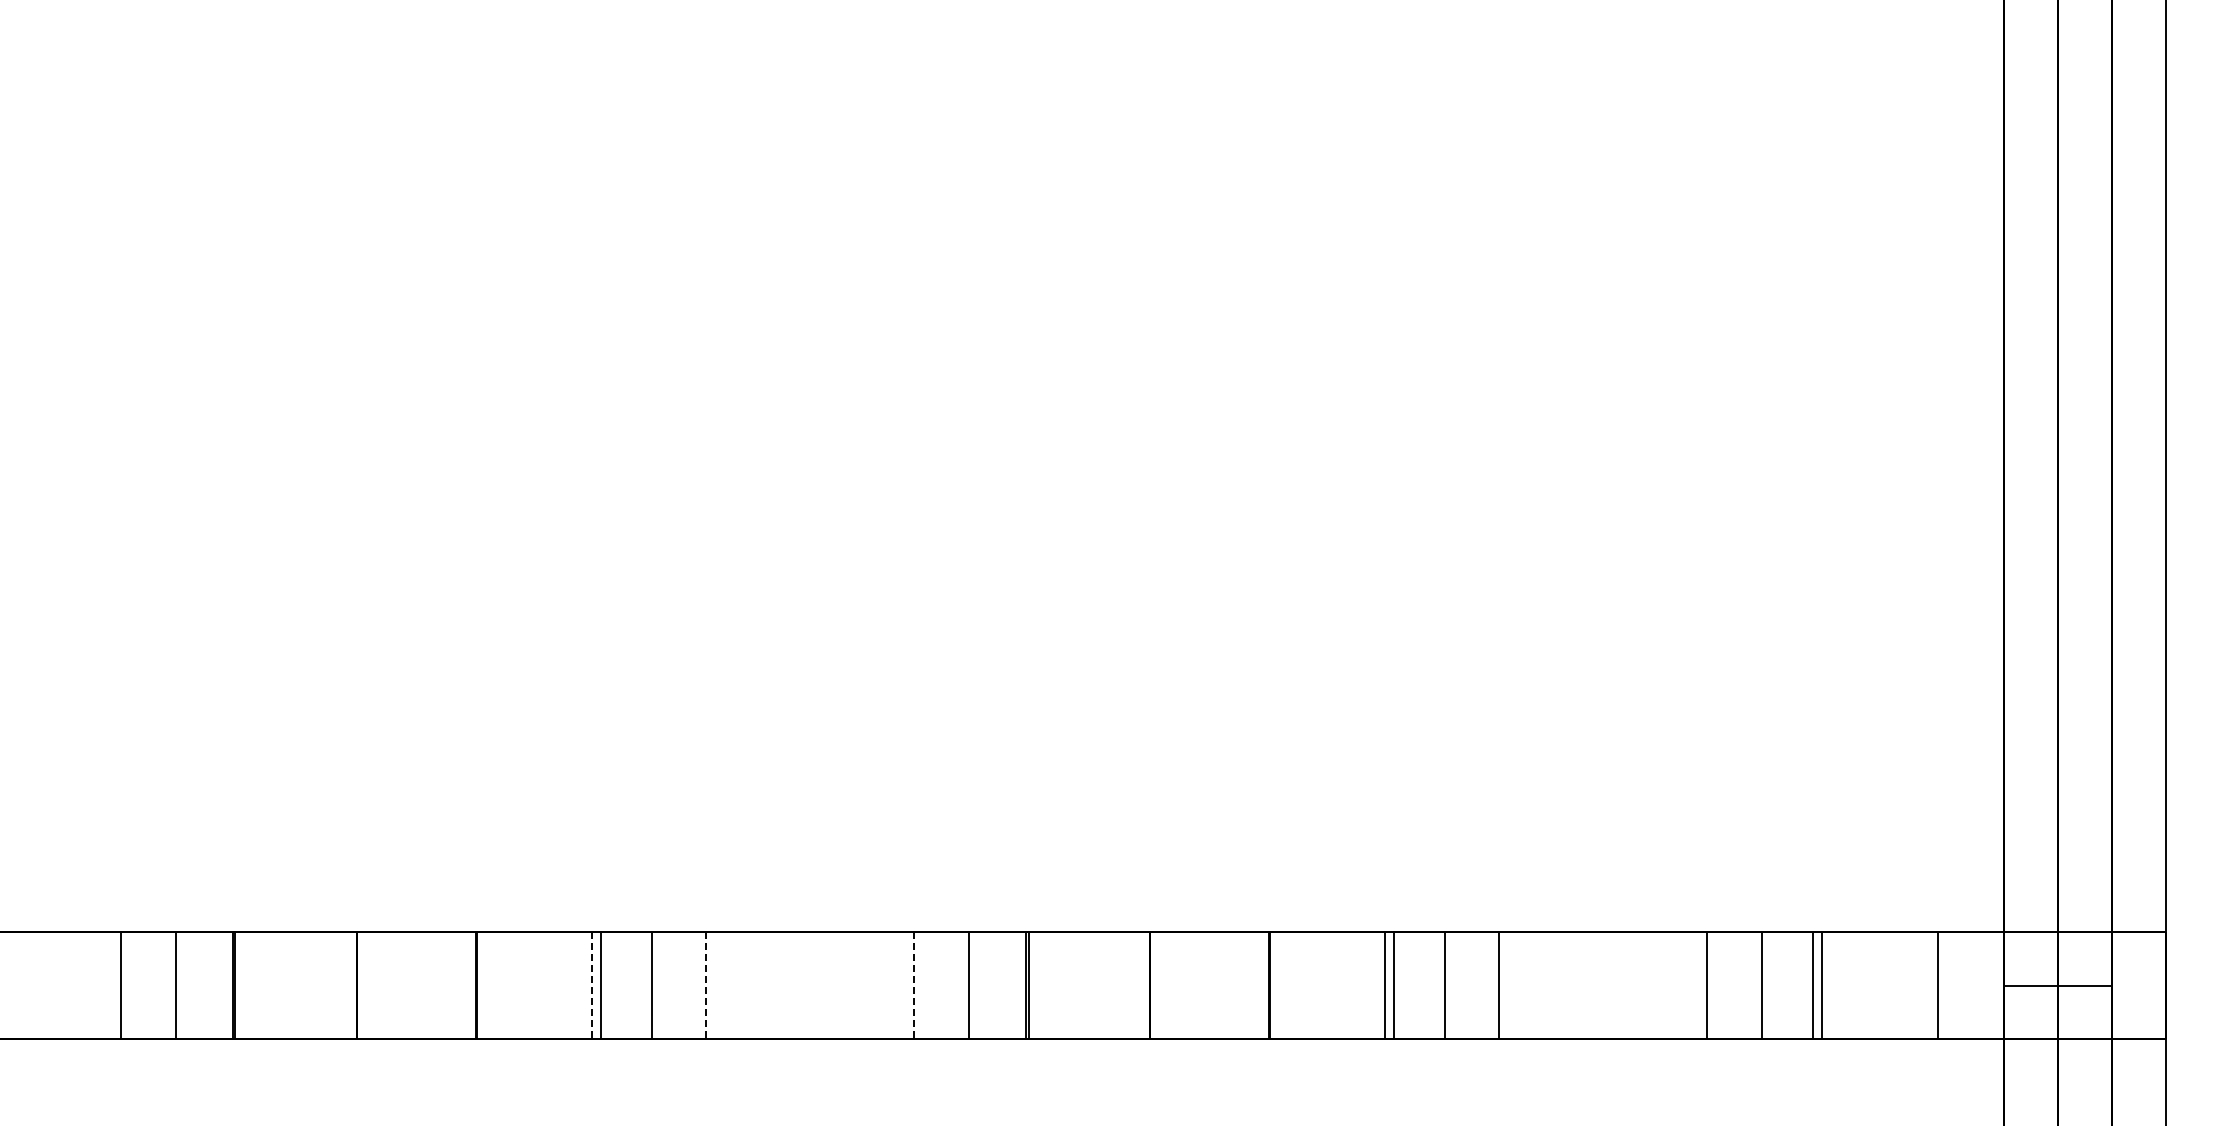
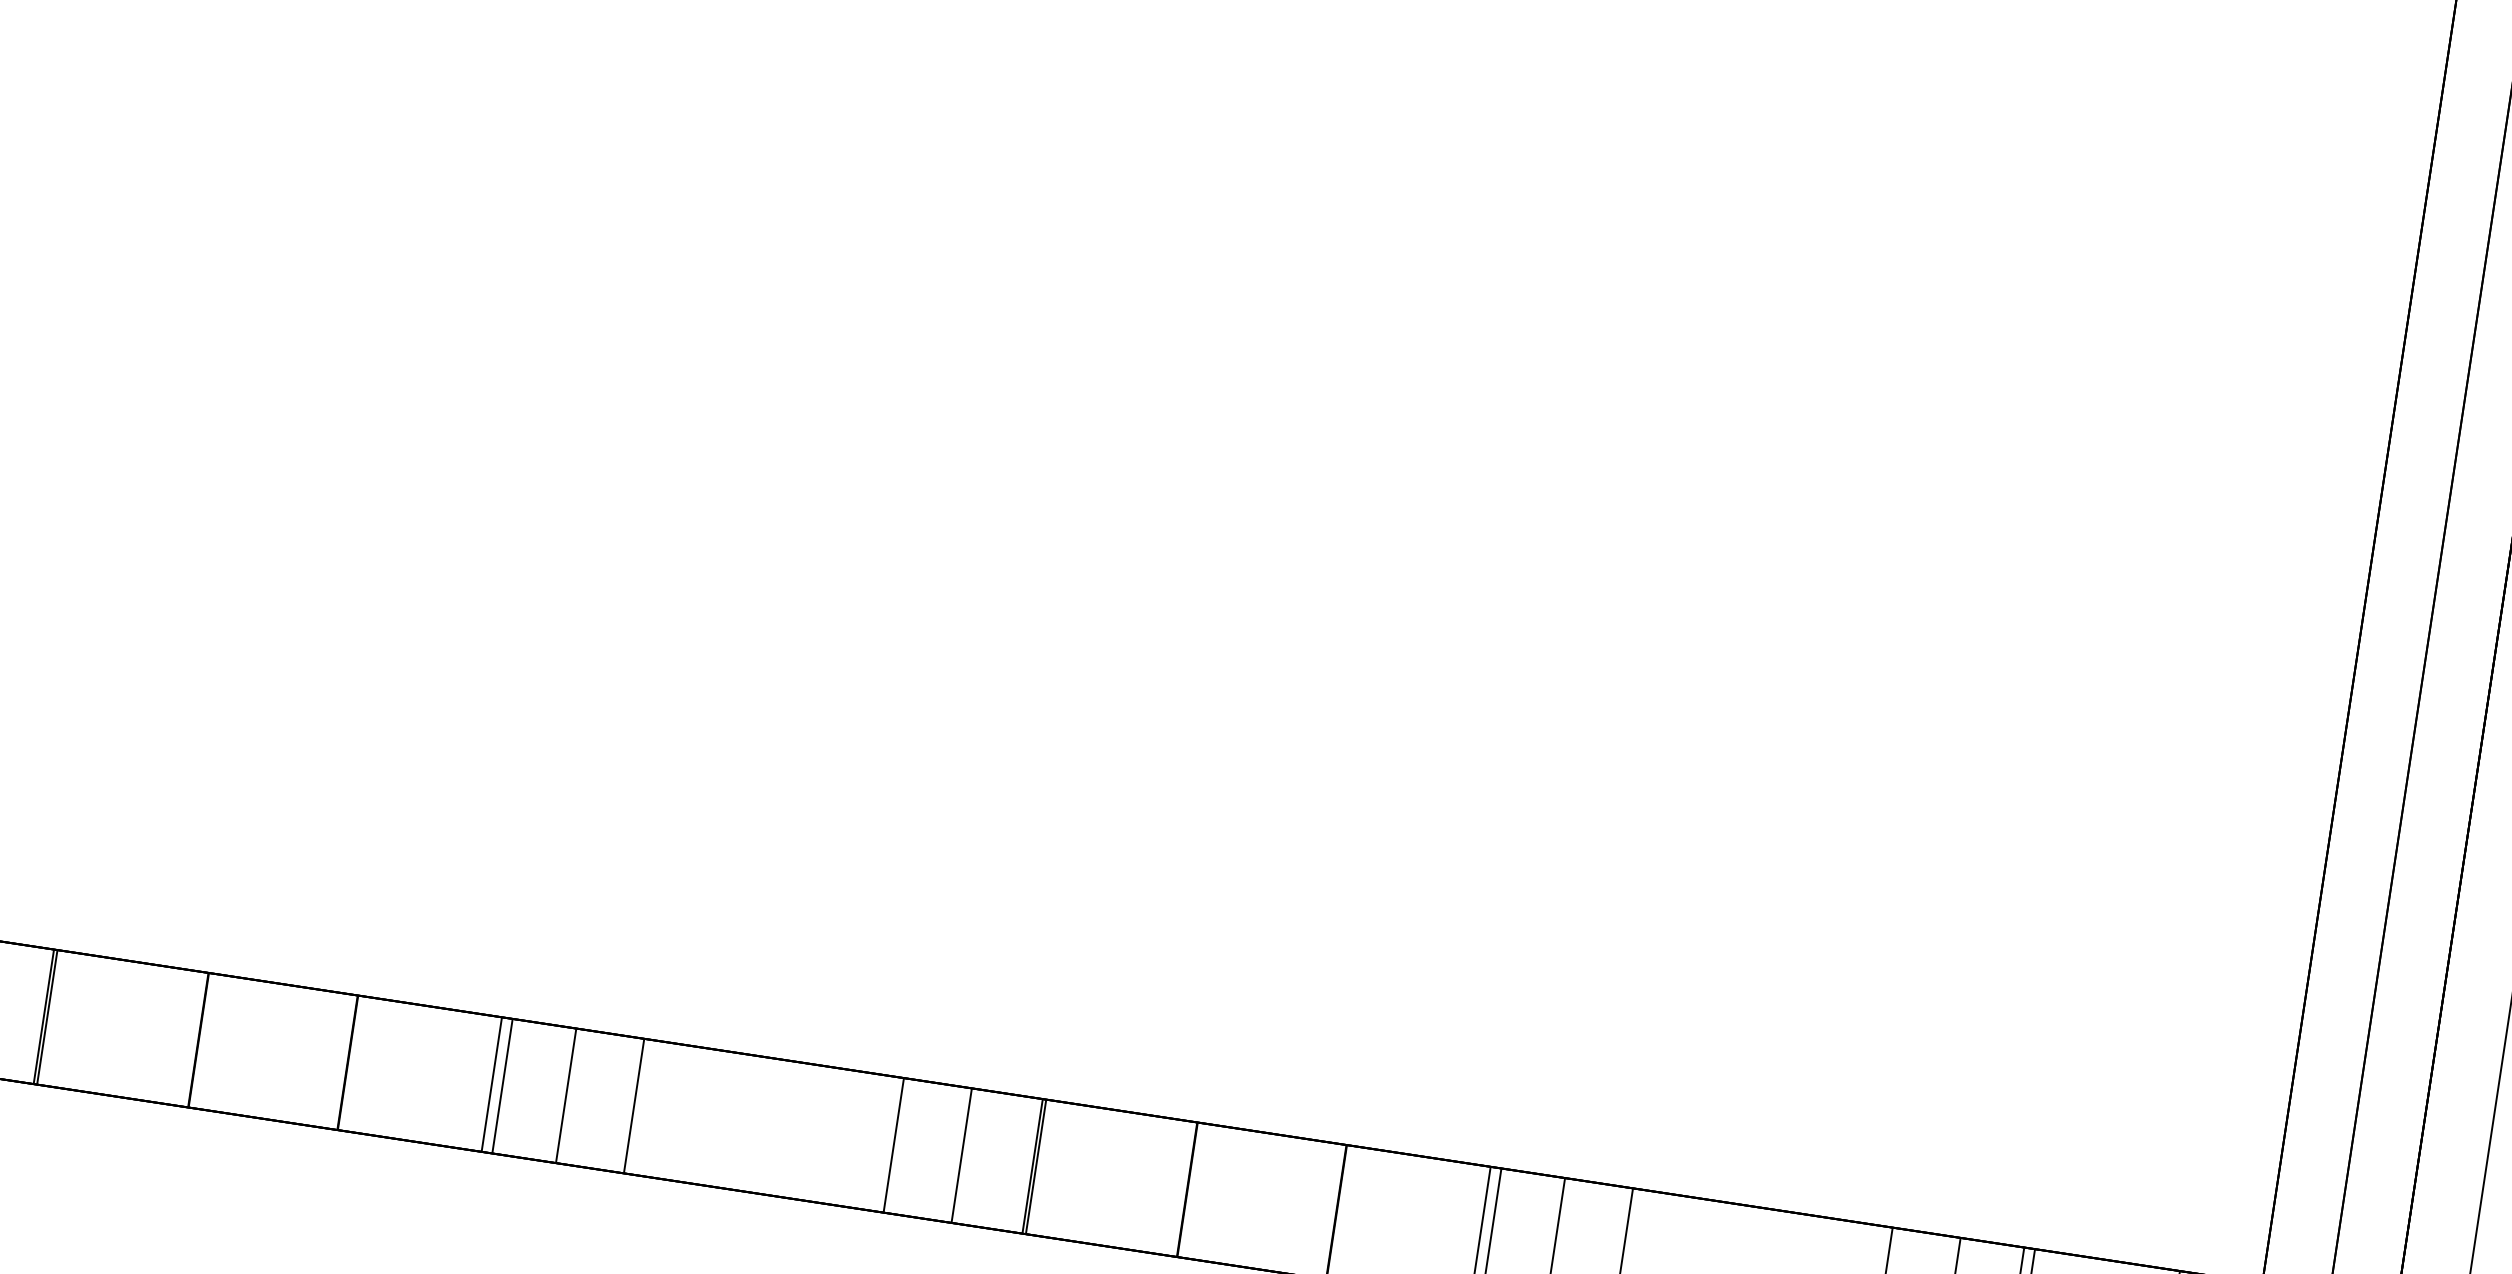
line: (591, 985) -> (491, 1084), dashed -> solid
line: (706, 985) -> (634, 1106), dashed -> solid
line: (914, 985) -> (893, 1145), dashed -> solid

